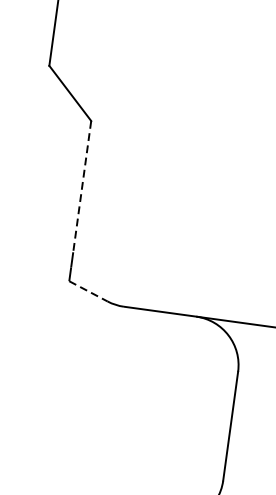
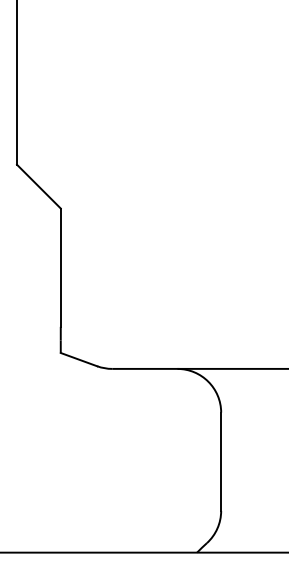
line: (81, 187) -> (60, 268), dashed -> solid
line: (89, 291) -> (79, 359), dashed -> solid

